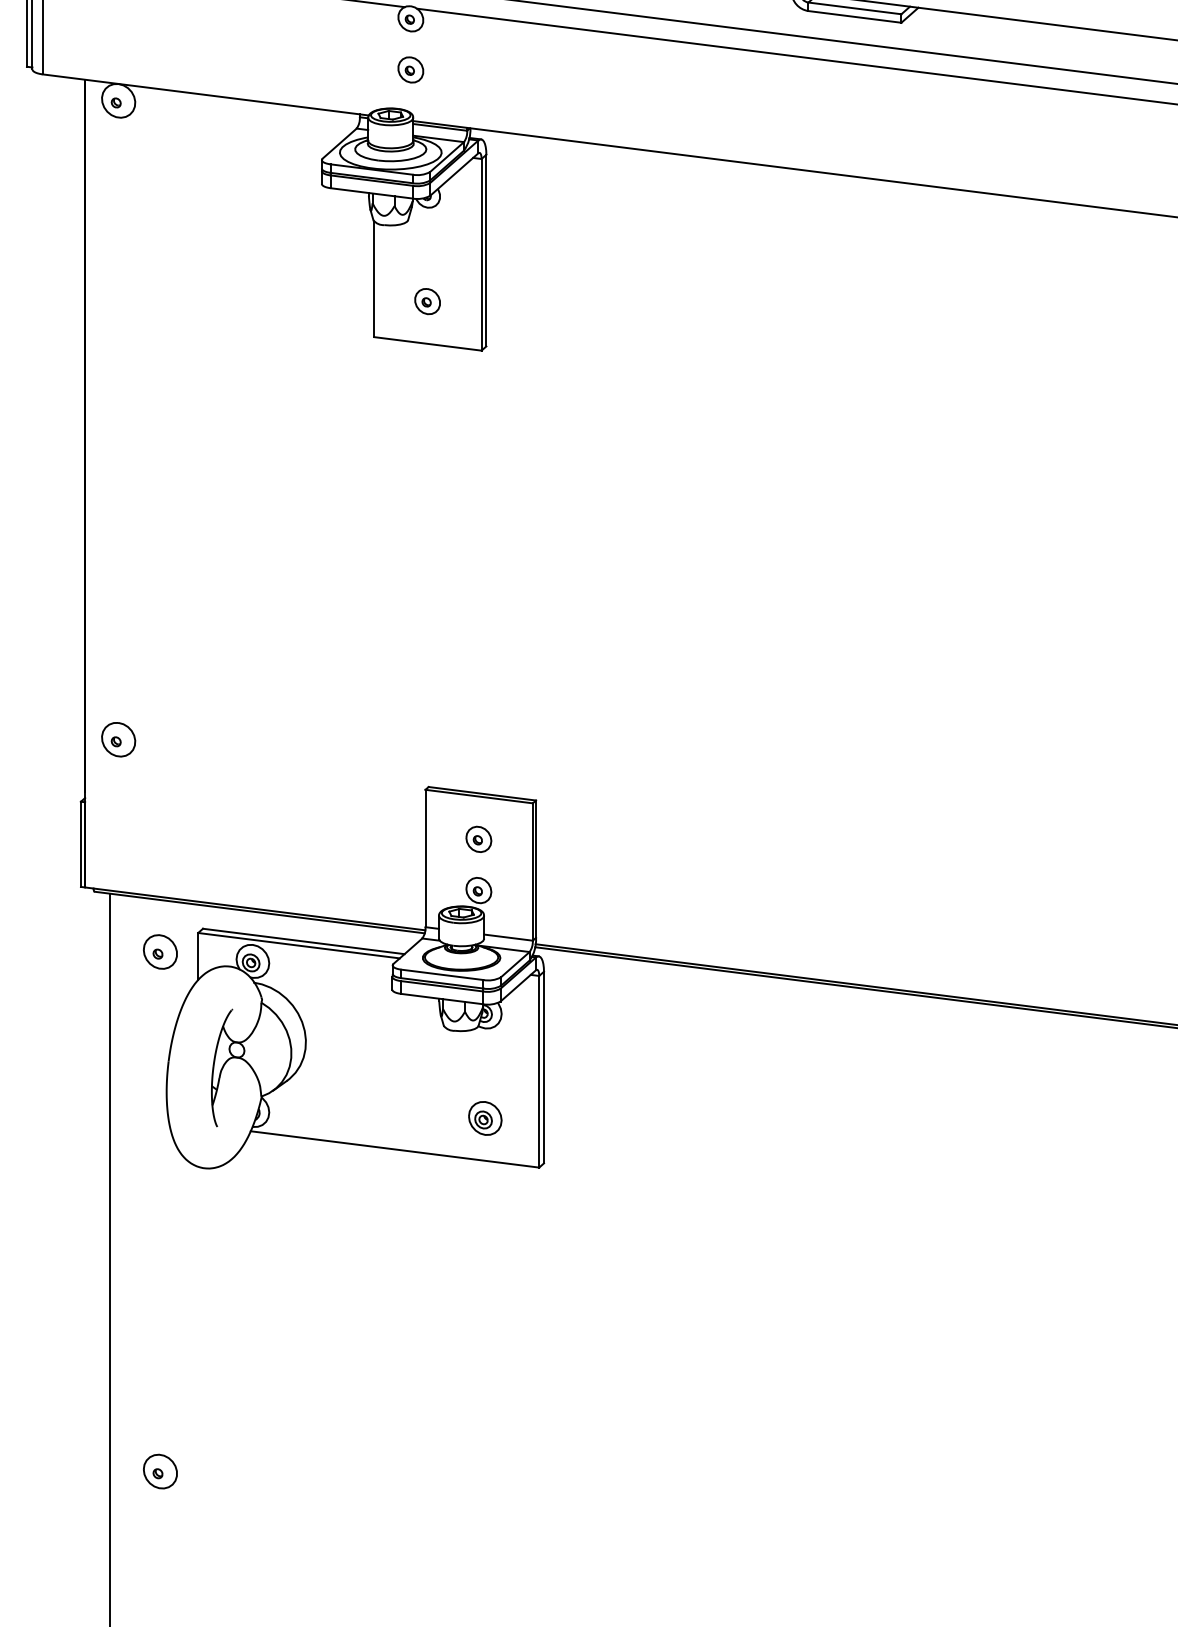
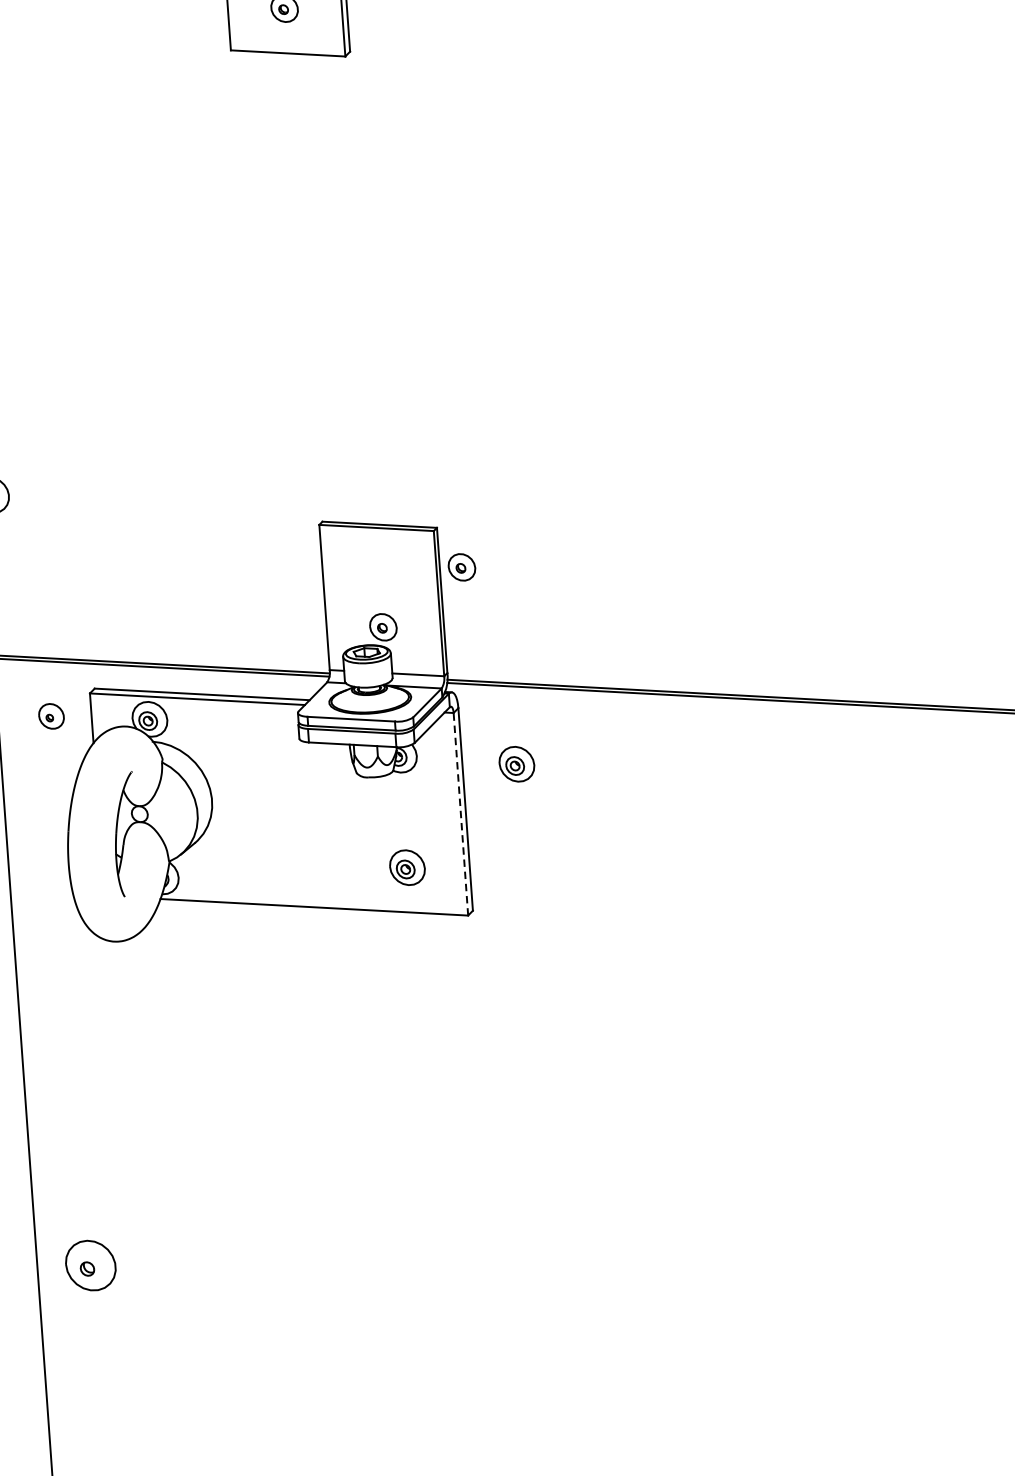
part: (478, 838) -> (461, 566), moved
part: (160, 951) -> (51, 715), size x0.7
part: (595, 1028) -> (517, 764), added
line: (539, 1071) -> (461, 813), solid -> dashed
part: (160, 1471) -> (90, 1265), size x1.4

